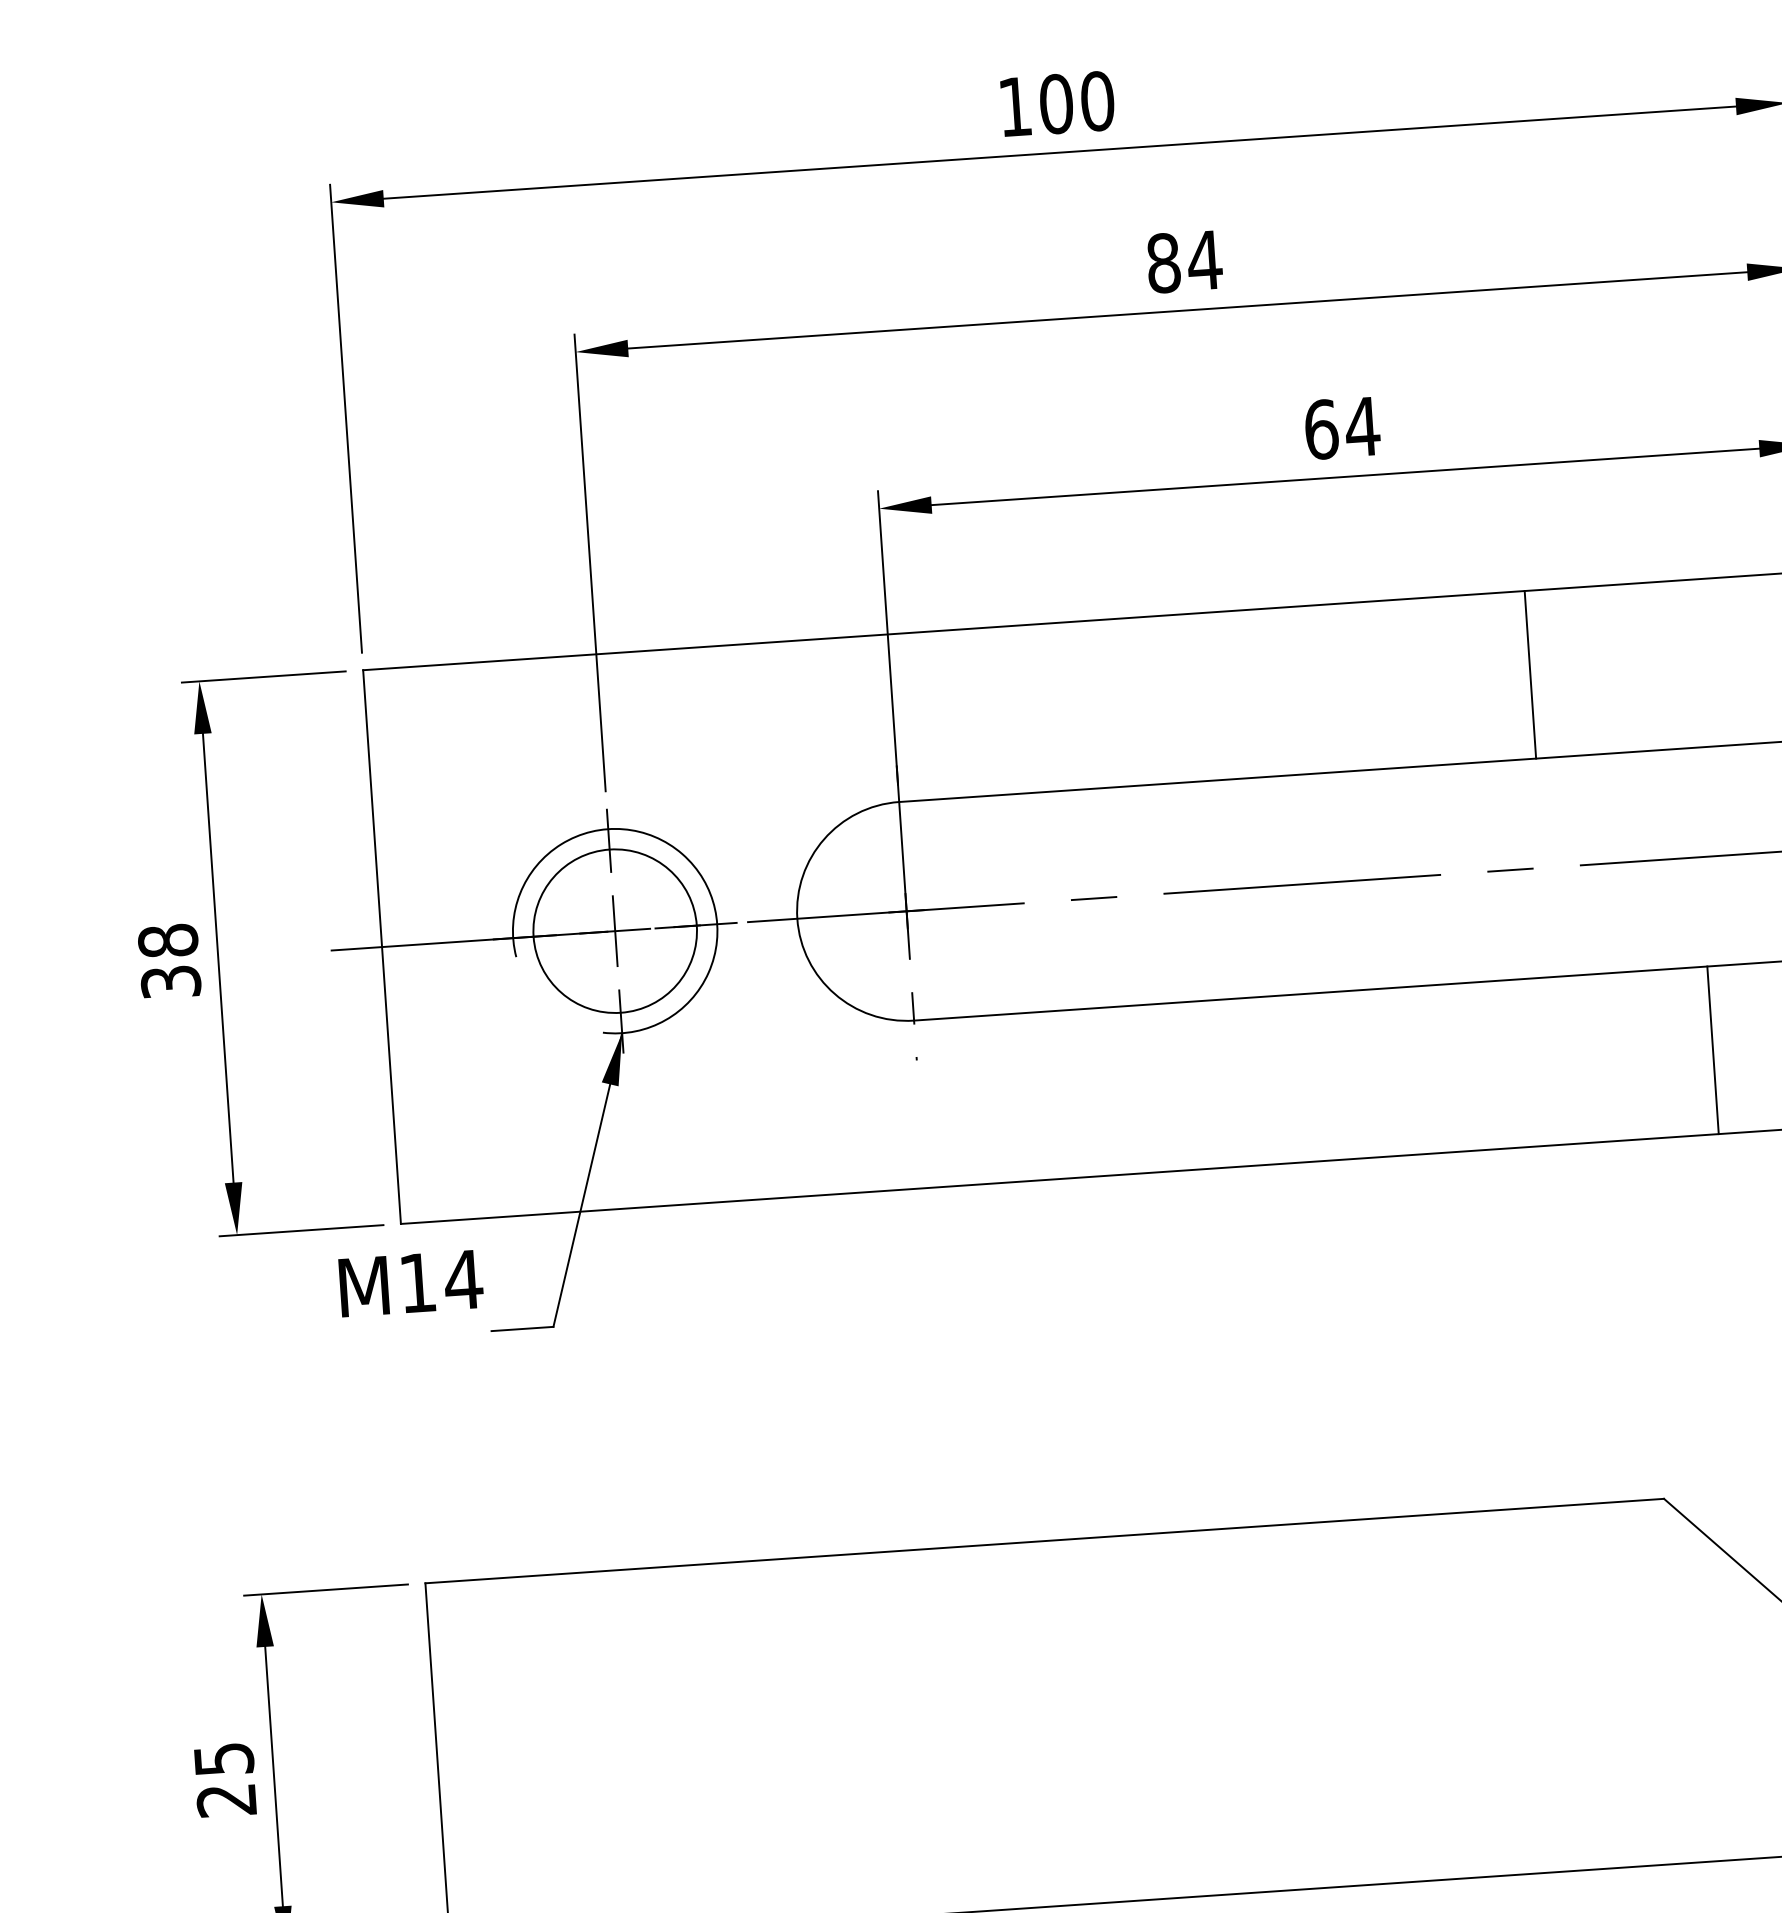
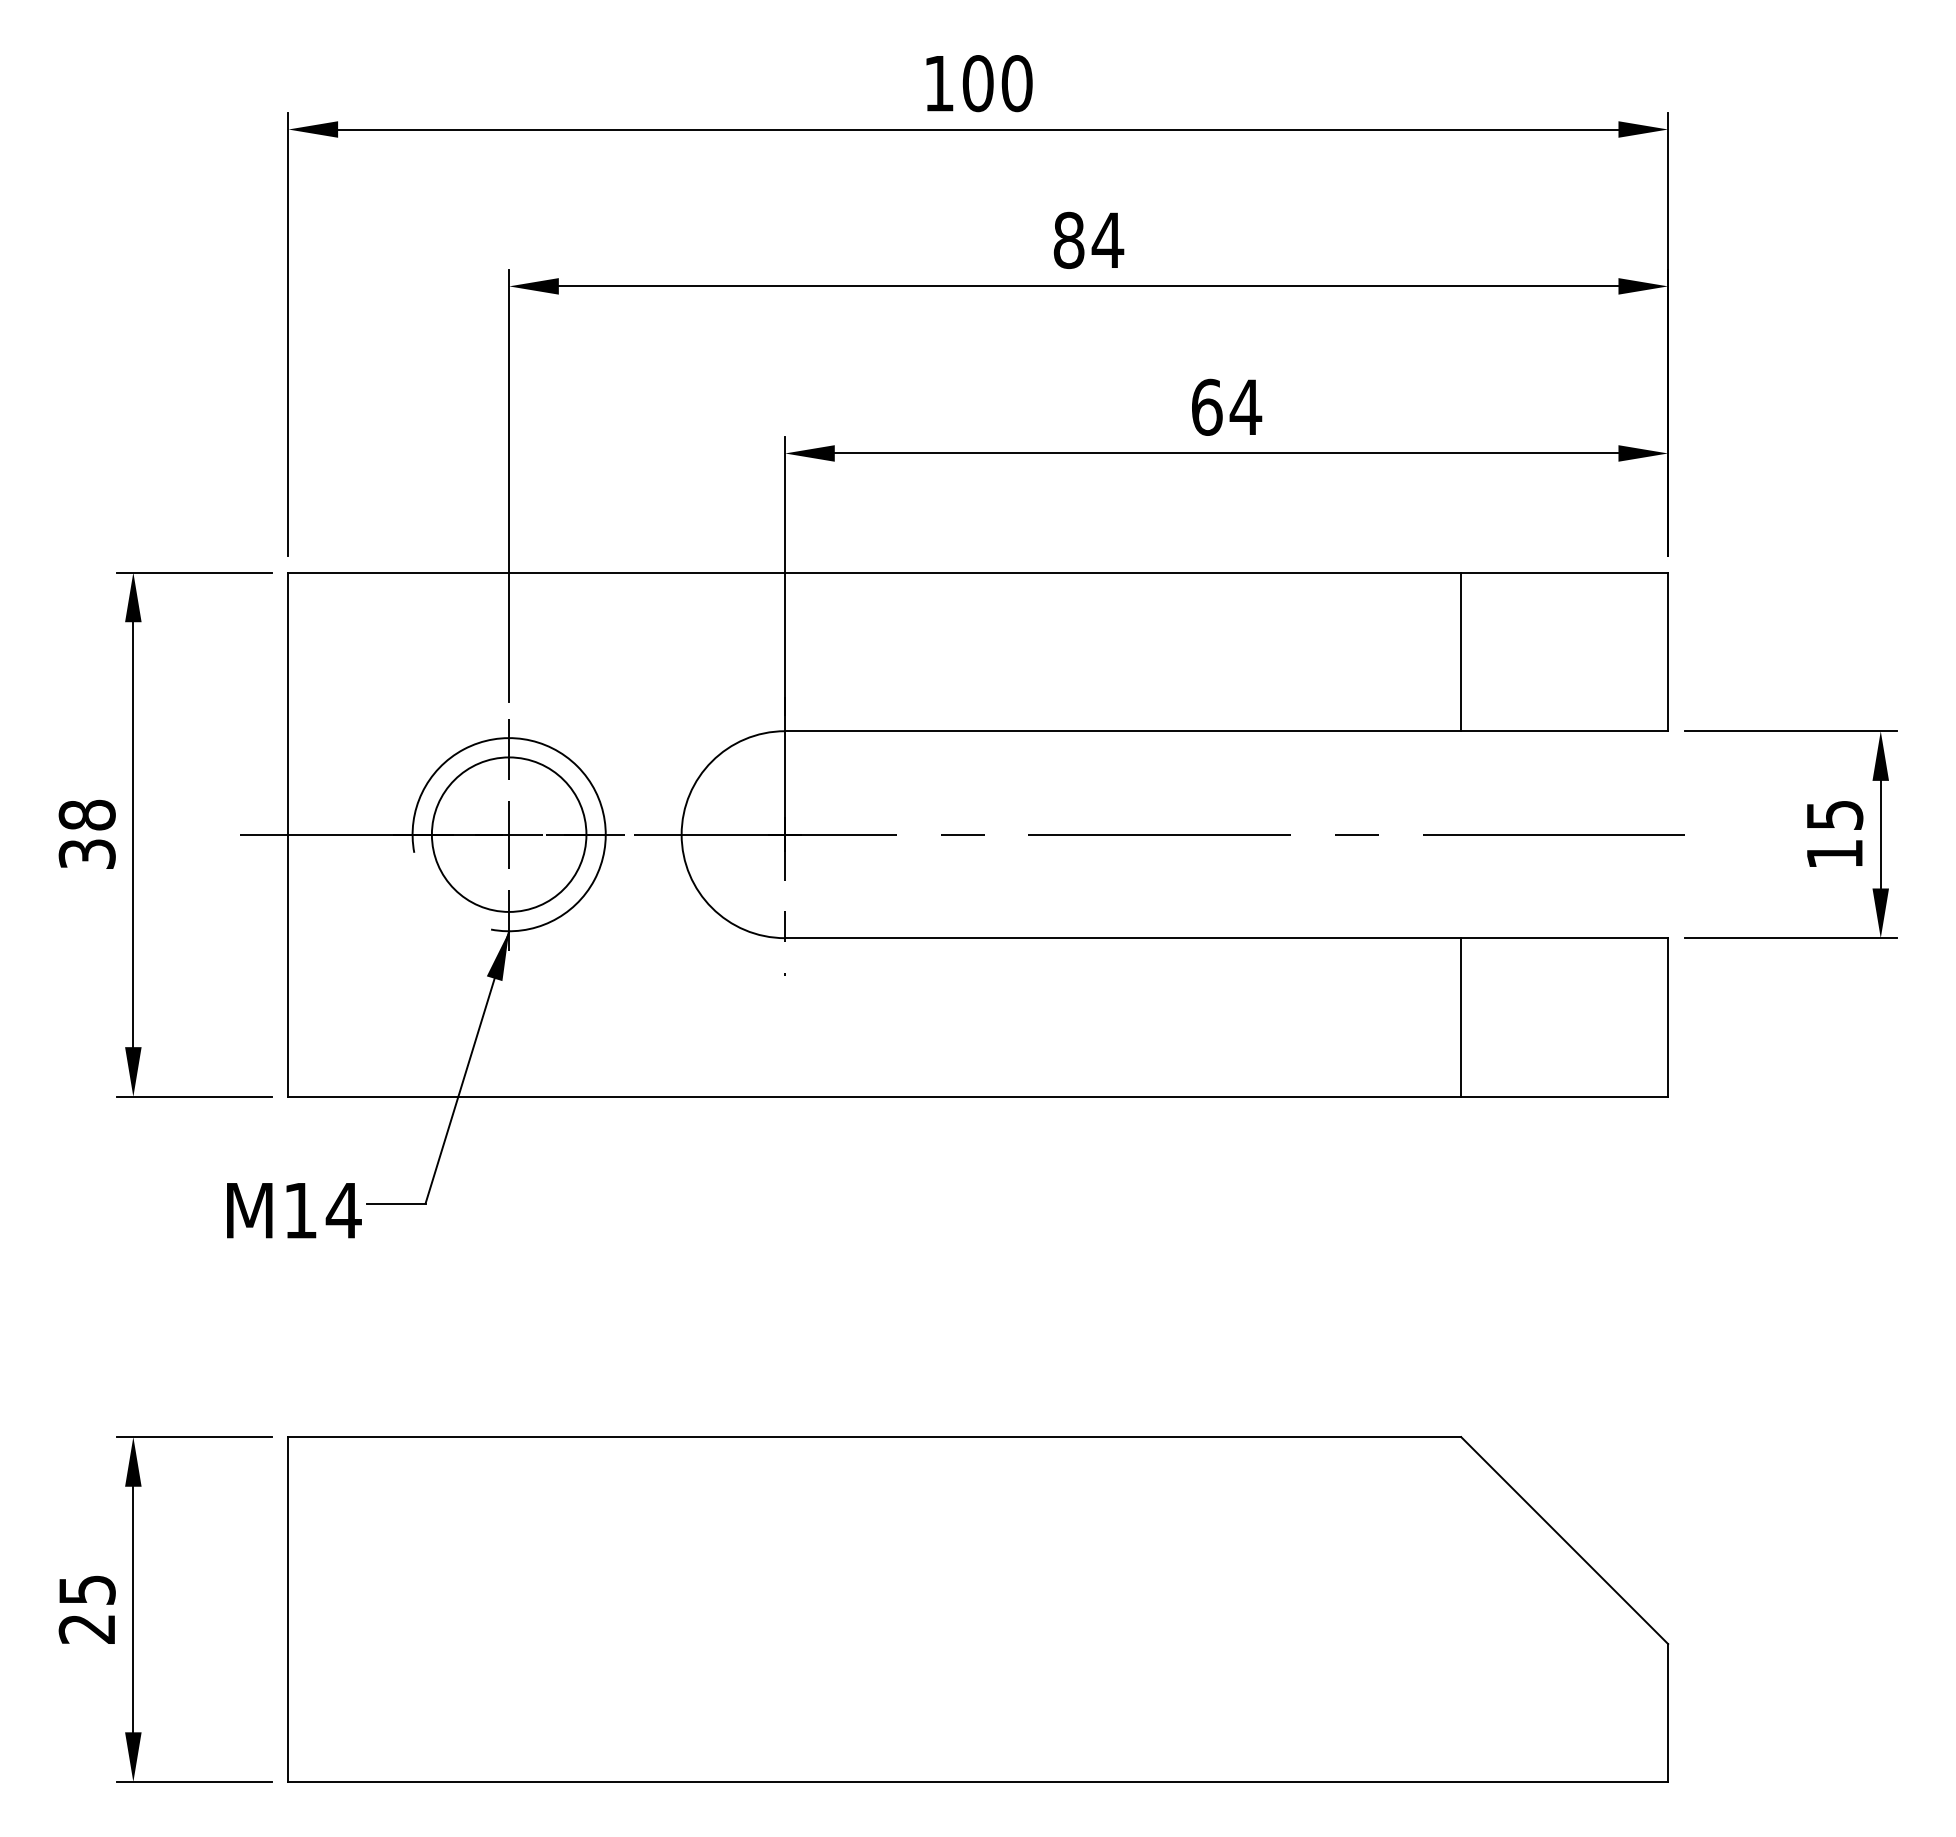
line: (1530, 674) -> (1461, 651), moved
line: (1713, 1050) -> (1461, 1017), moved
text: (411, 1283) -> (294, 1210), moved

